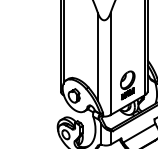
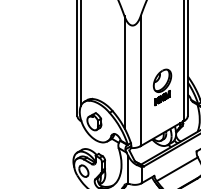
part: (127, 85) -> (162, 87), moved

